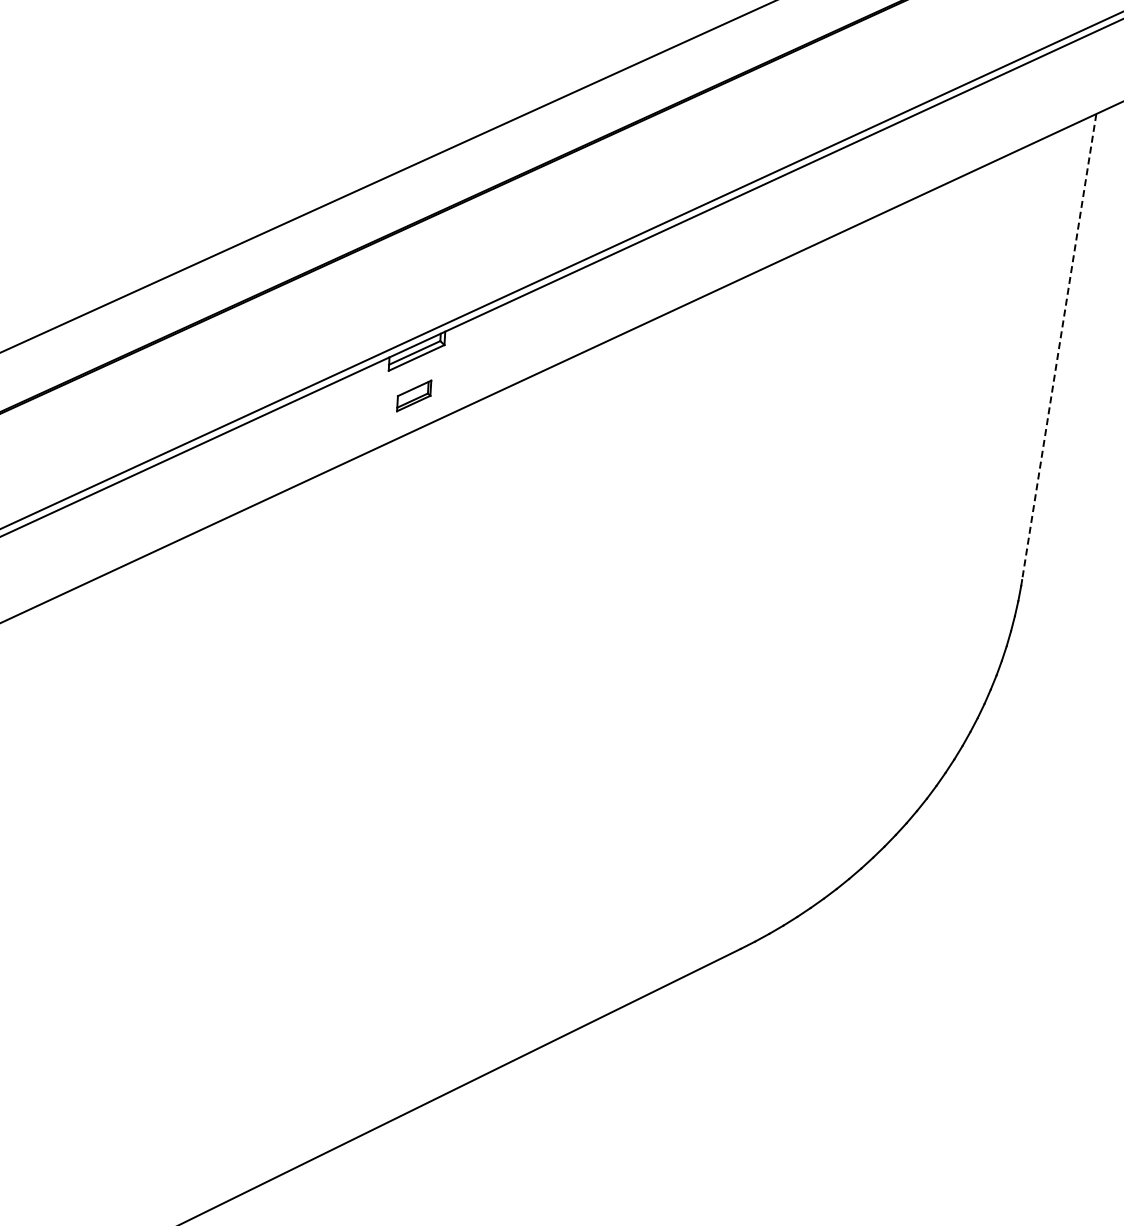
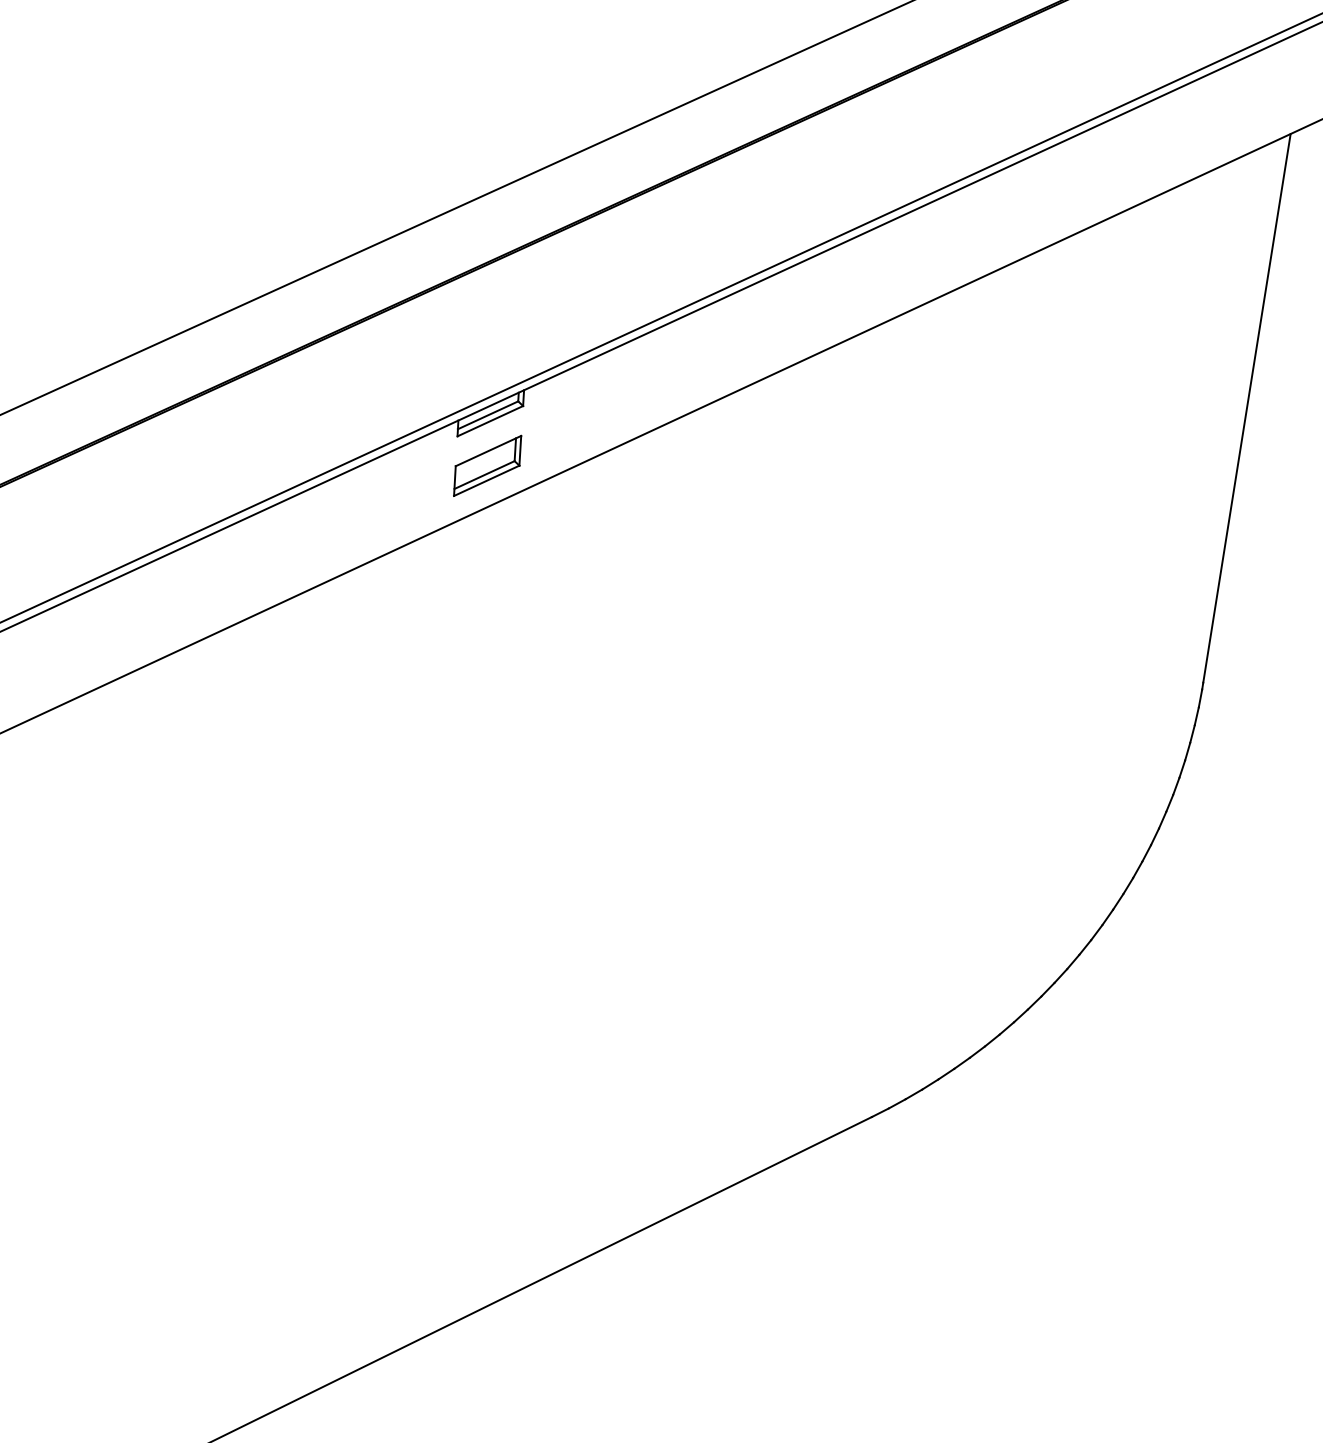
line: (1059, 347) -> (1247, 408), dashed -> solid
part: (413, 395) -> (486, 465), size x1.67

